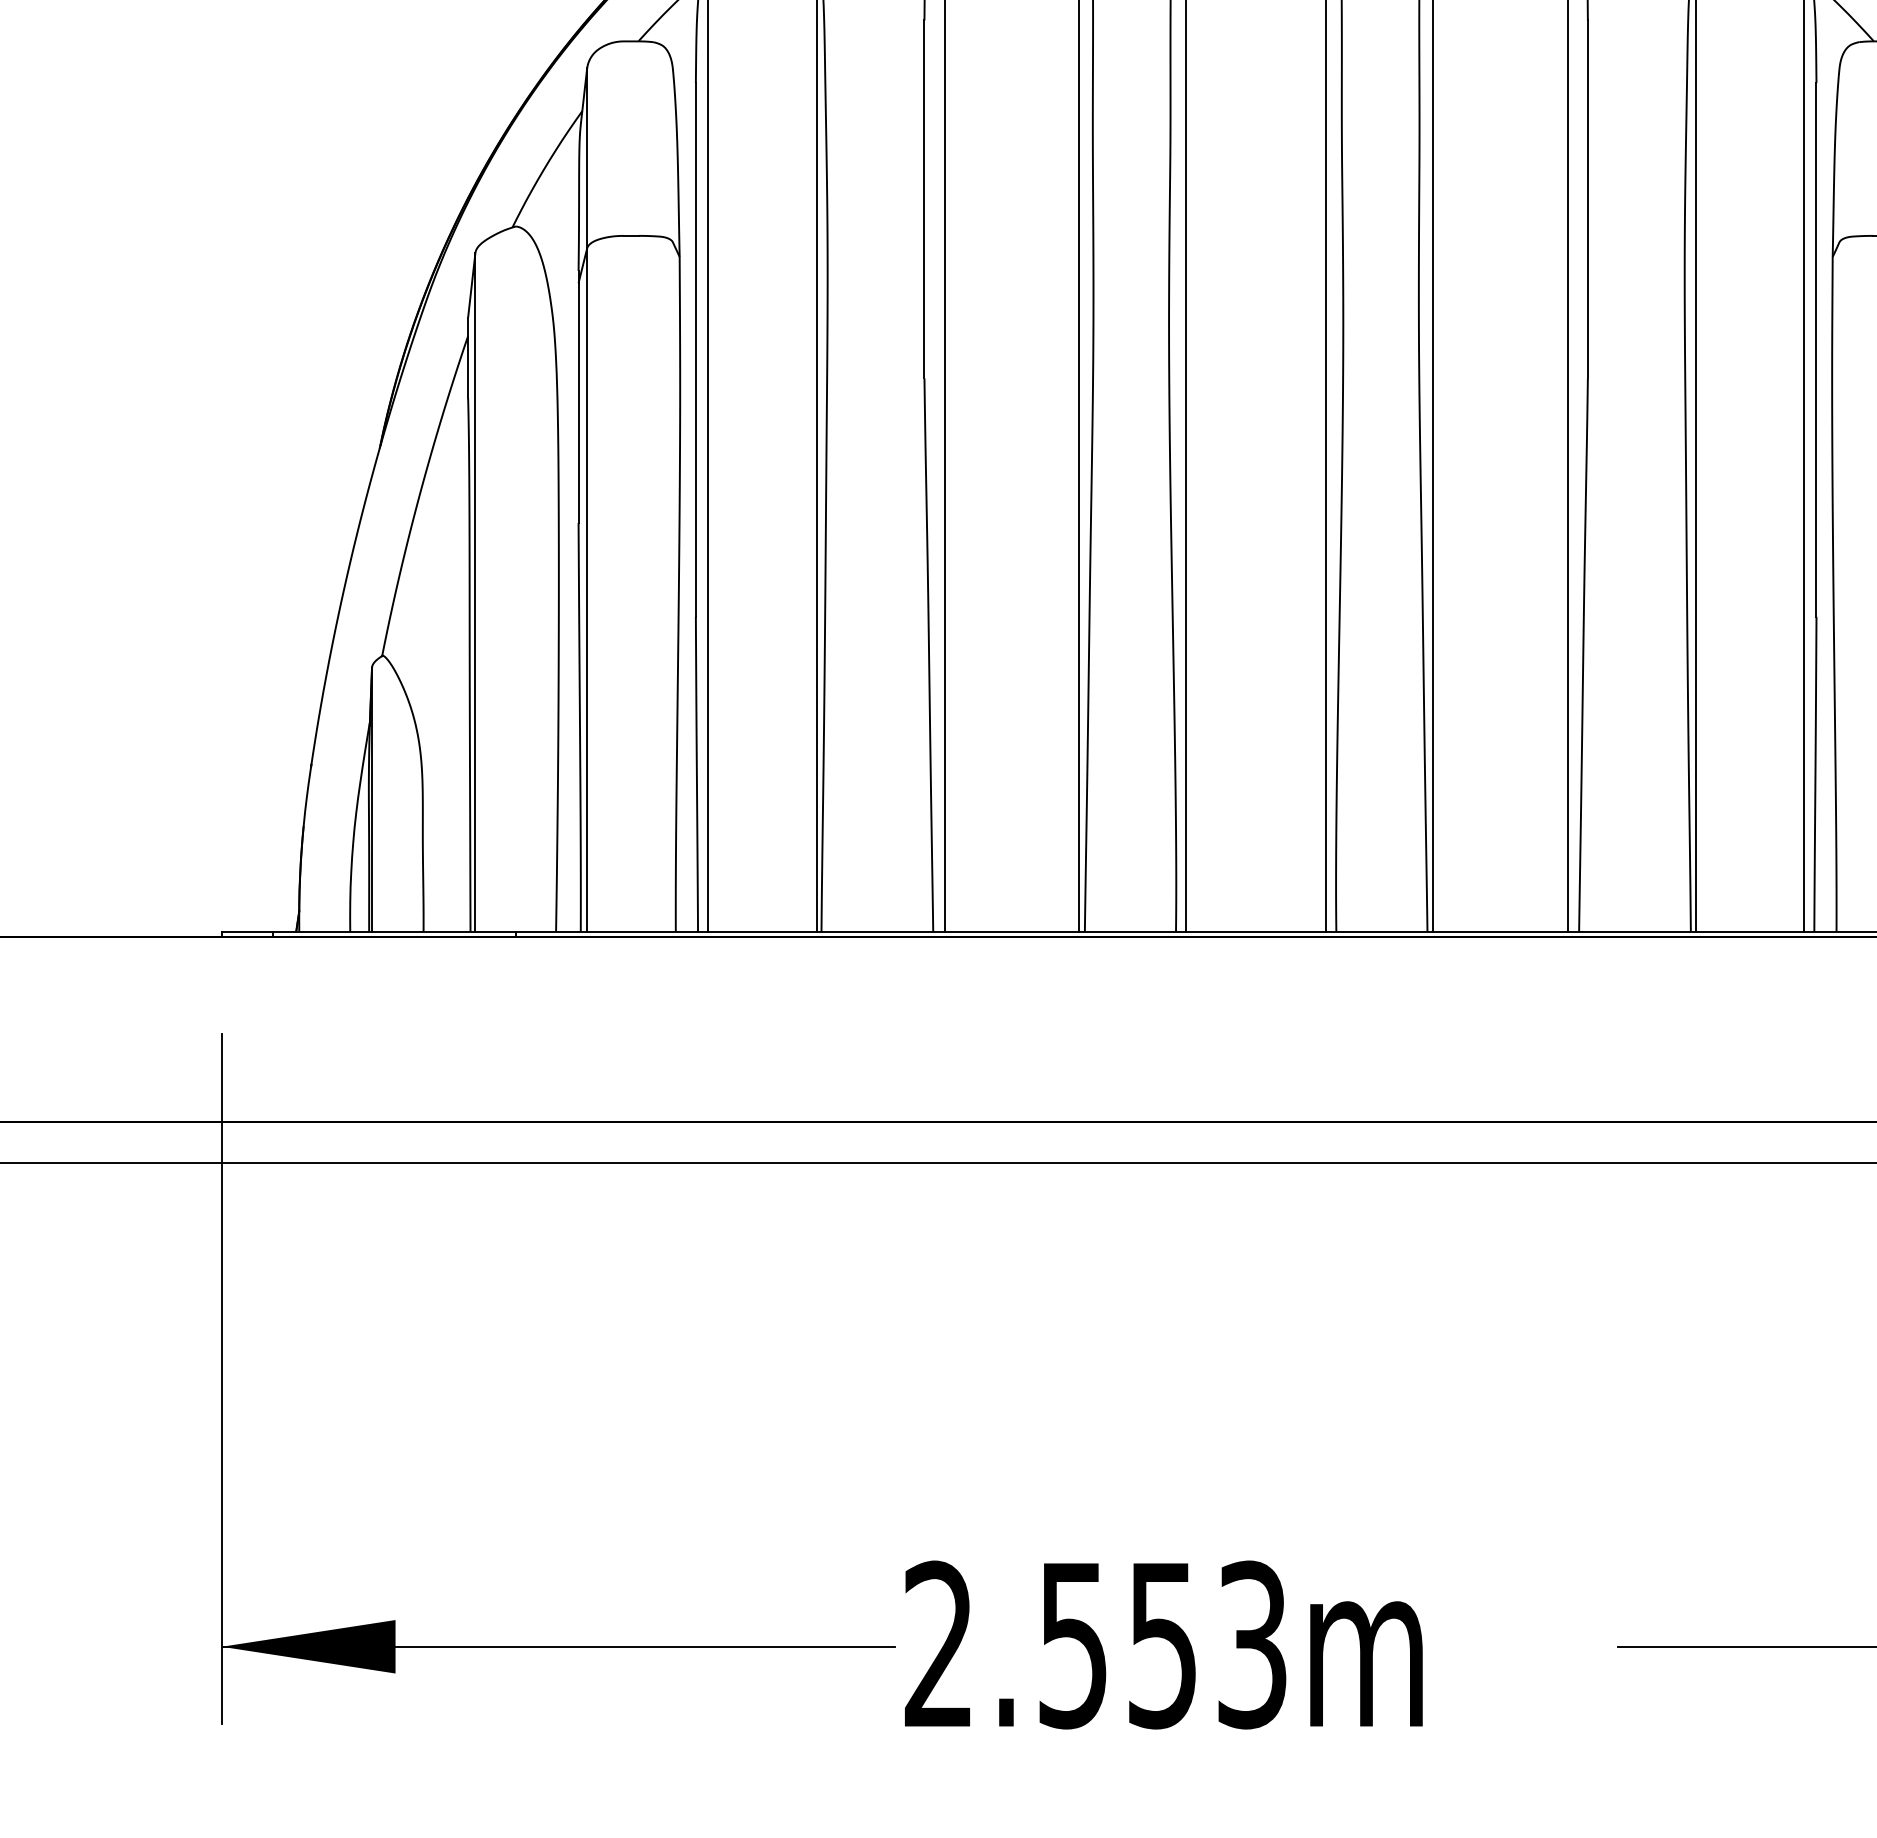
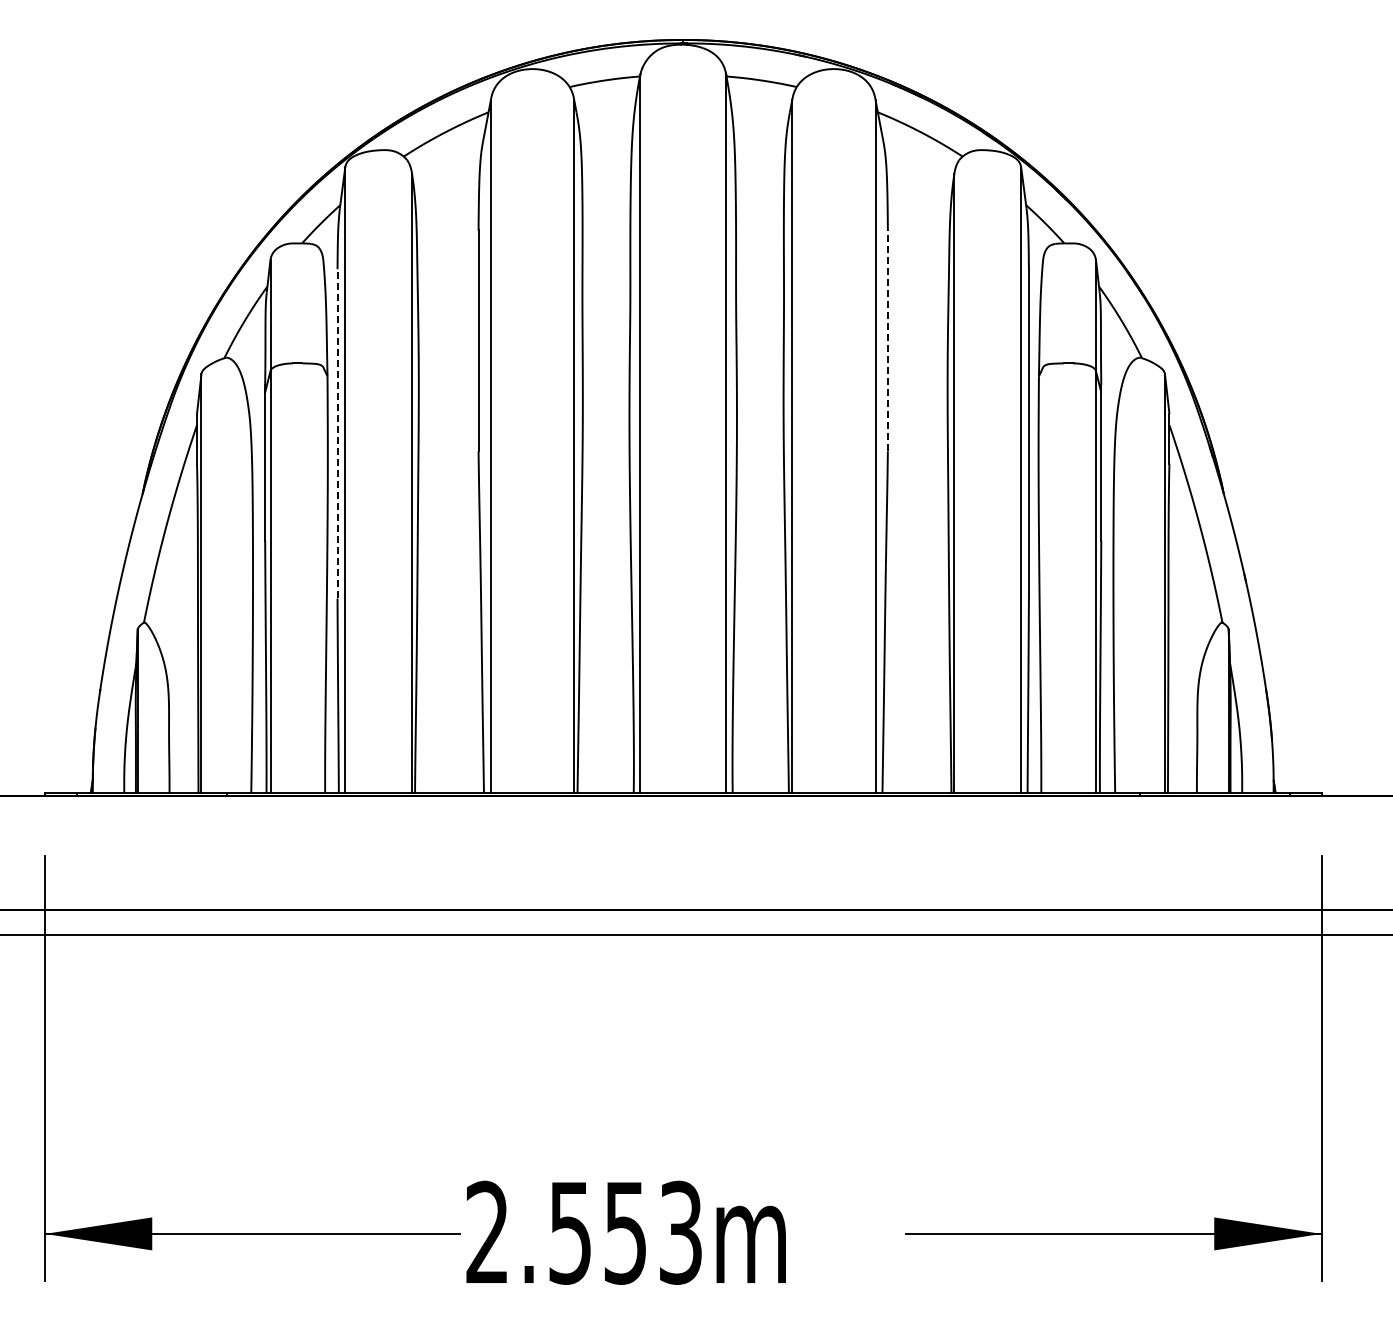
line: (1587, 198) -> (887, 340), solid -> dashed
line: (695, 349) -> (337, 433), solid -> dashed

